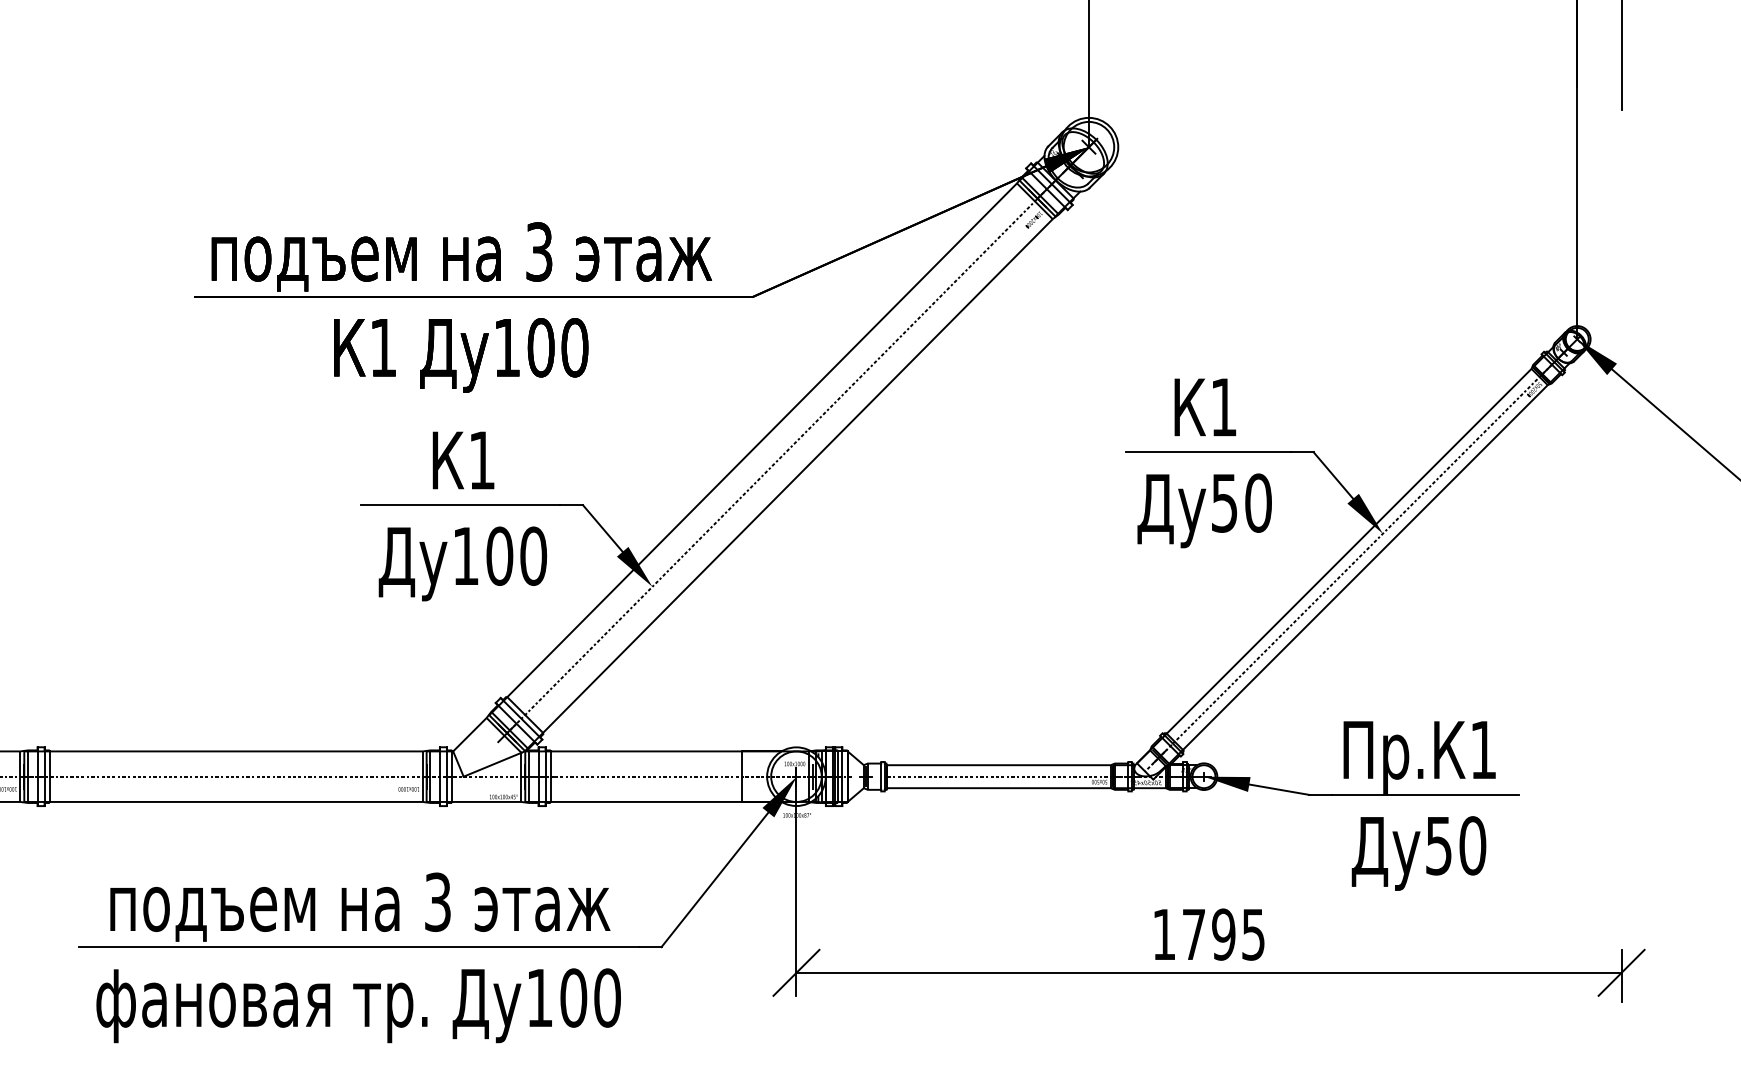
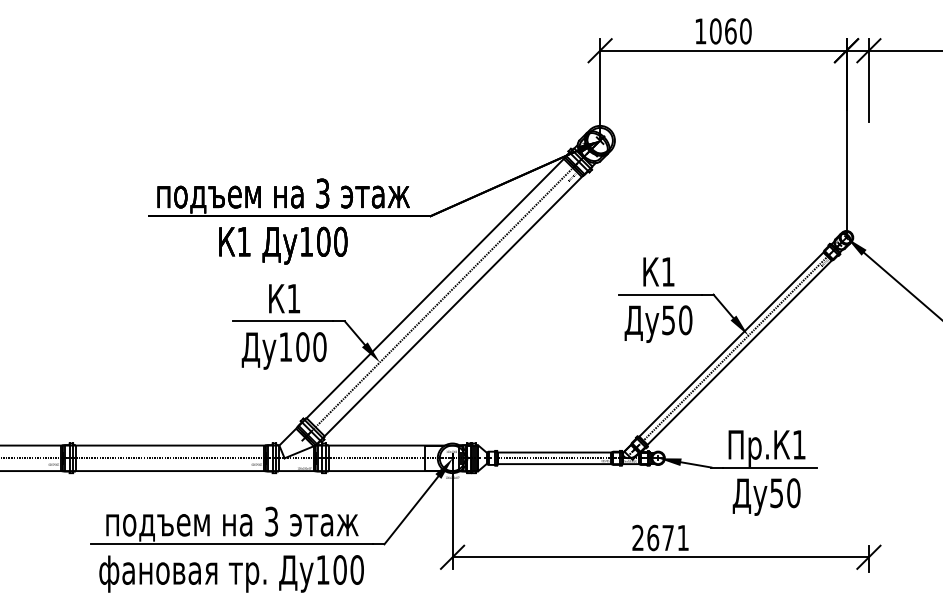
text: (1208, 933) -> (660, 537), 1795 -> 2671

